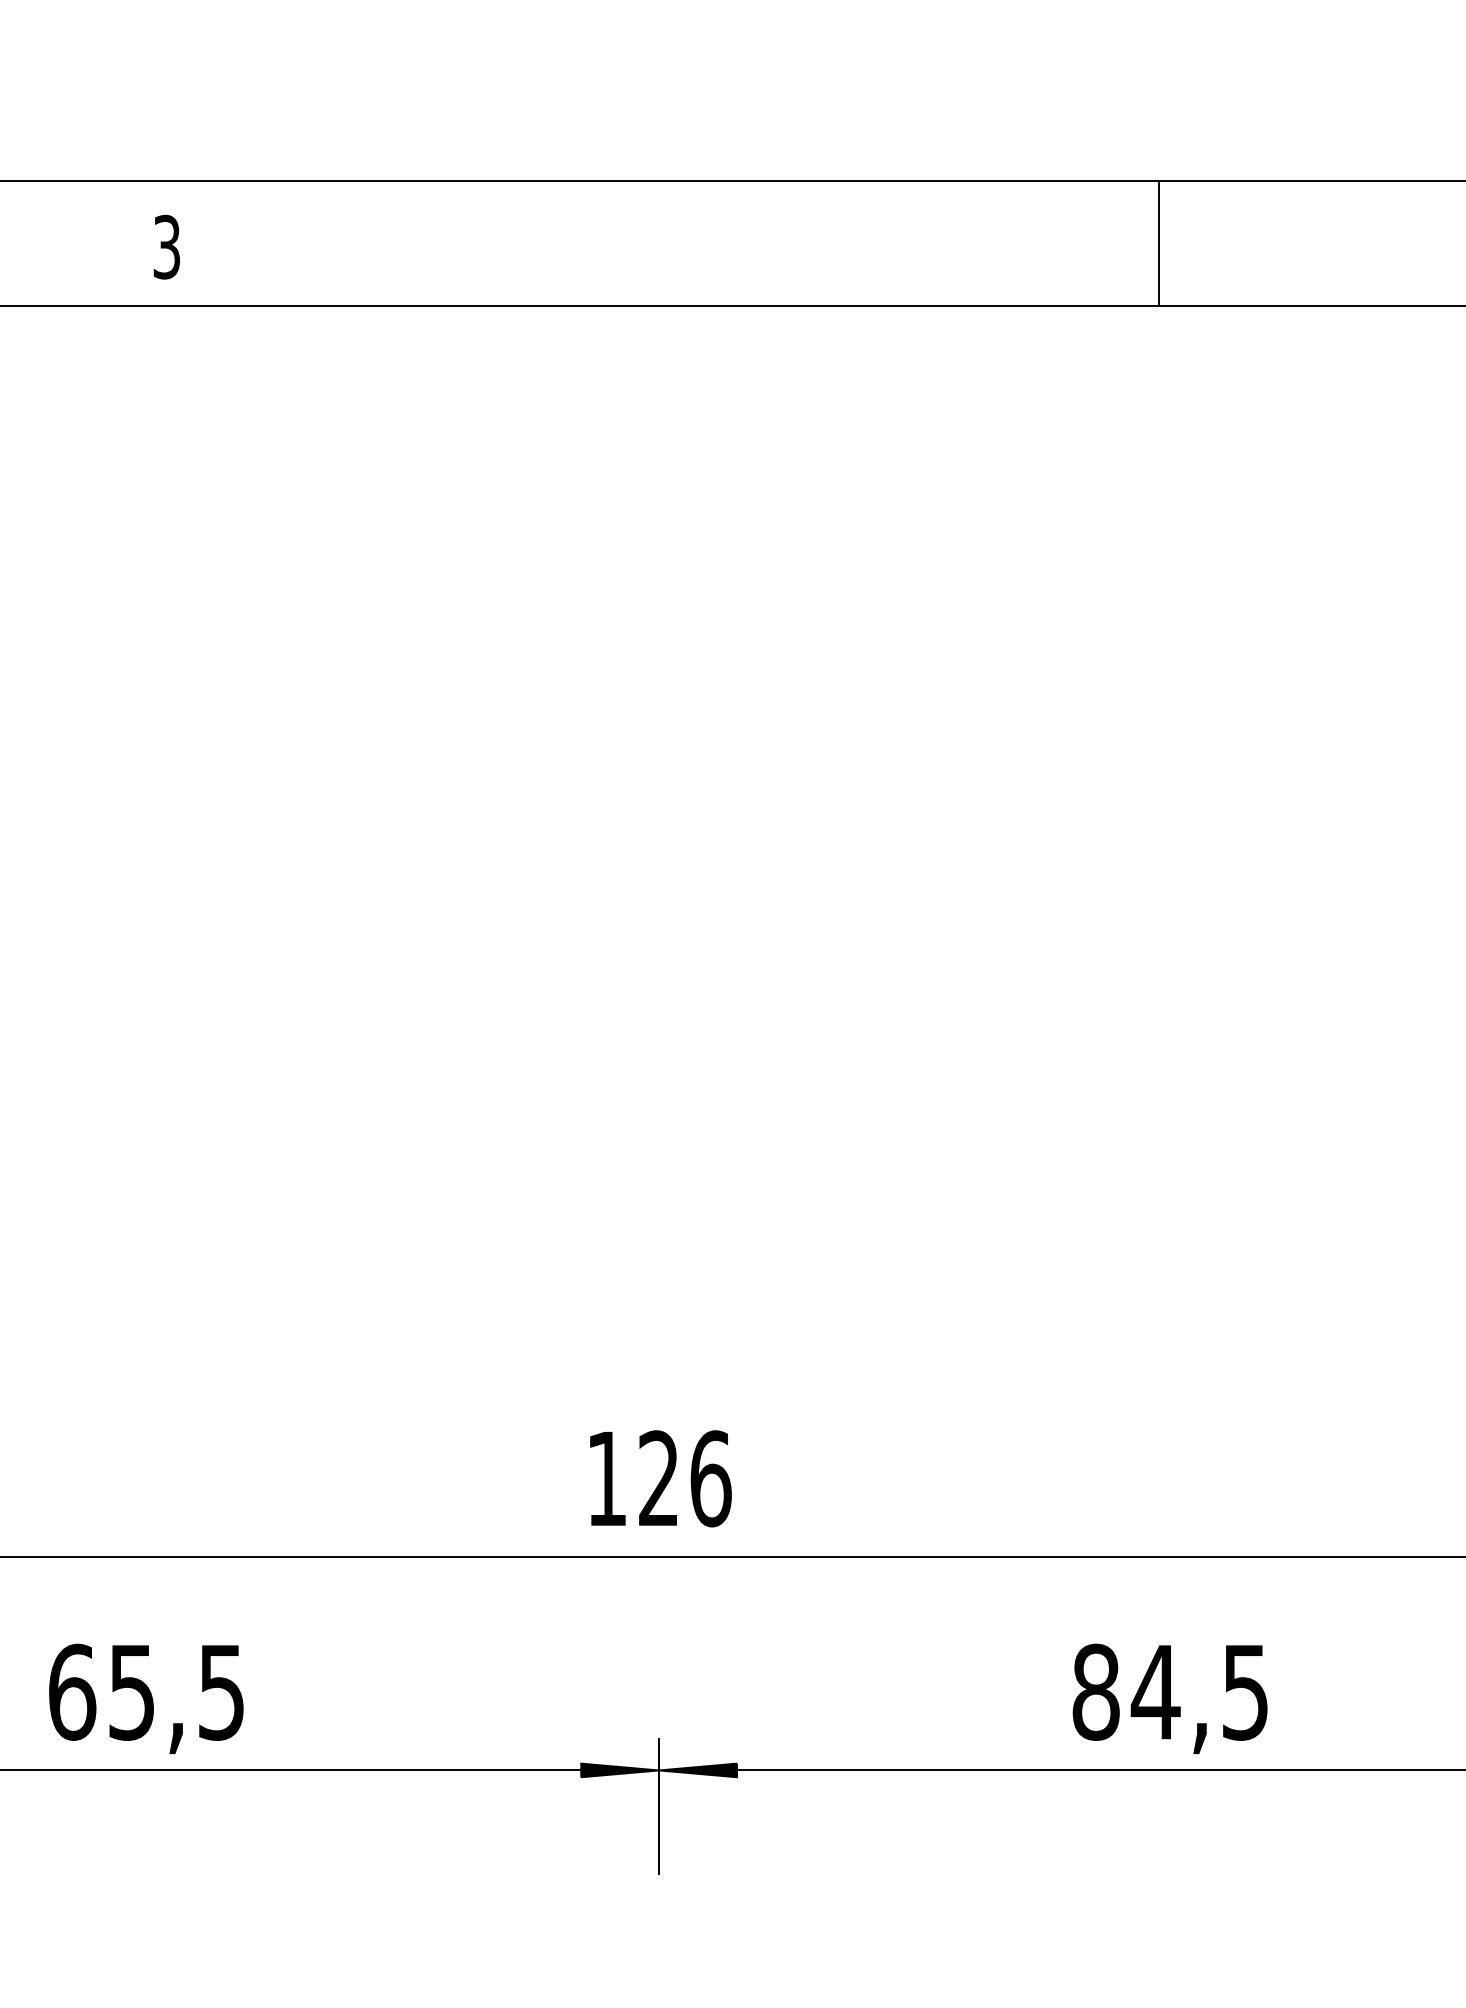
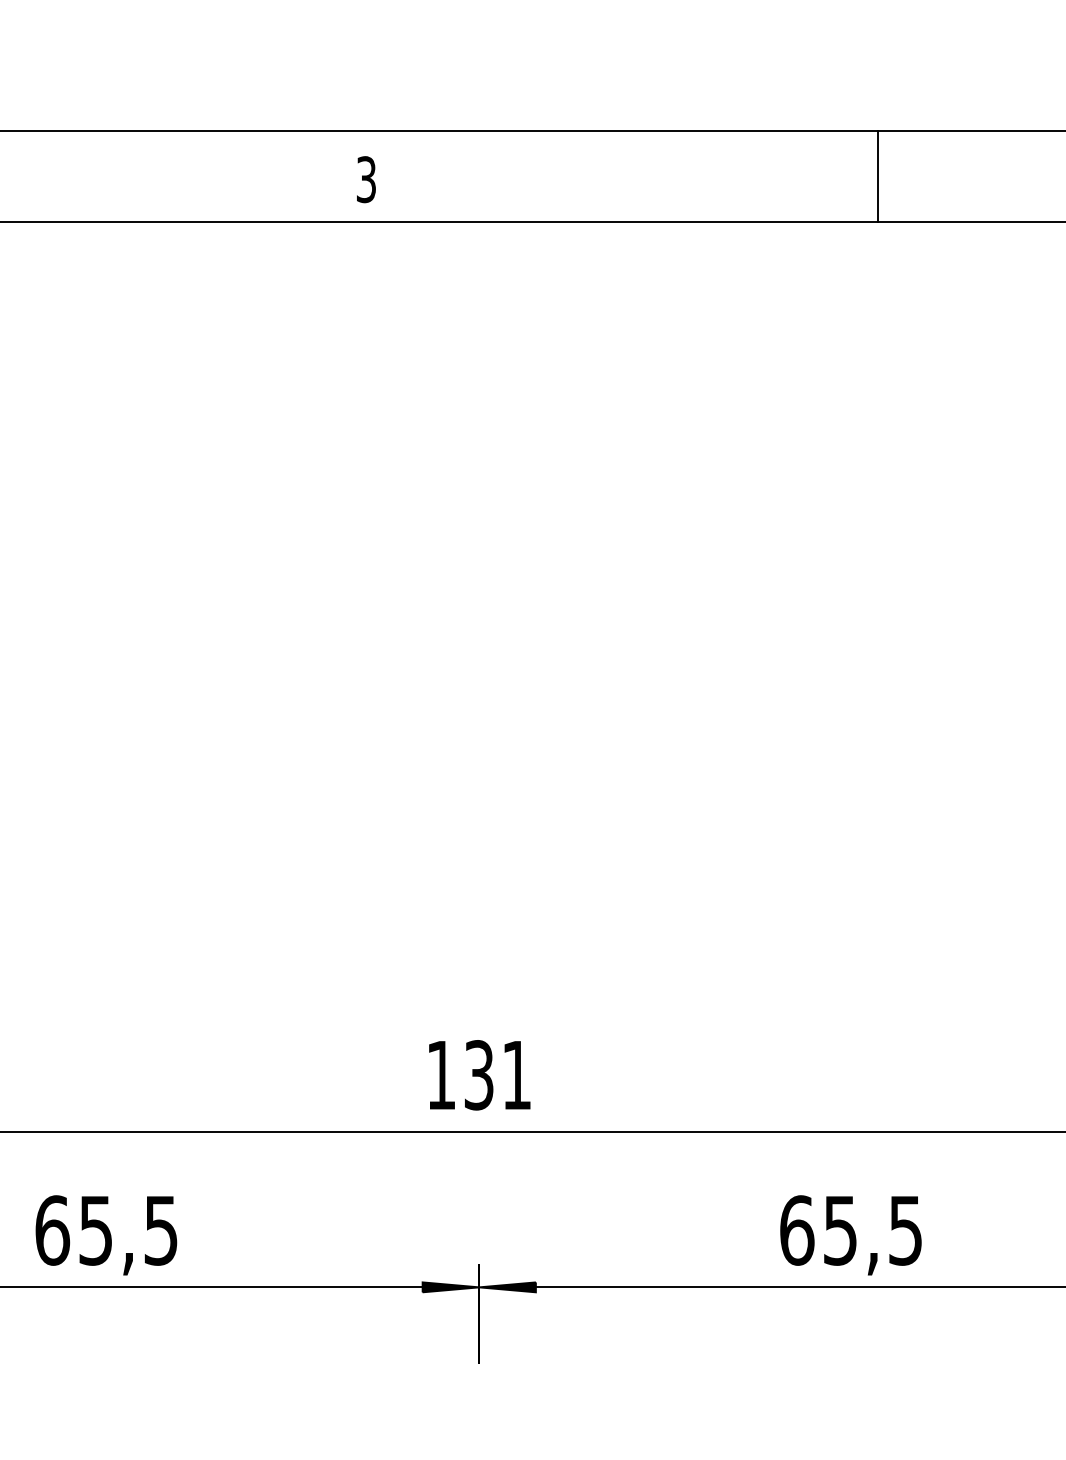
line: (1159, 242) -> (878, 176), moved
text: (166, 246) -> (366, 179), moved
text: (685, 1478) -> (498, 1075), 126 -> 131
text: (1126, 1691) -> (819, 1229), 84,5 -> 65,5

